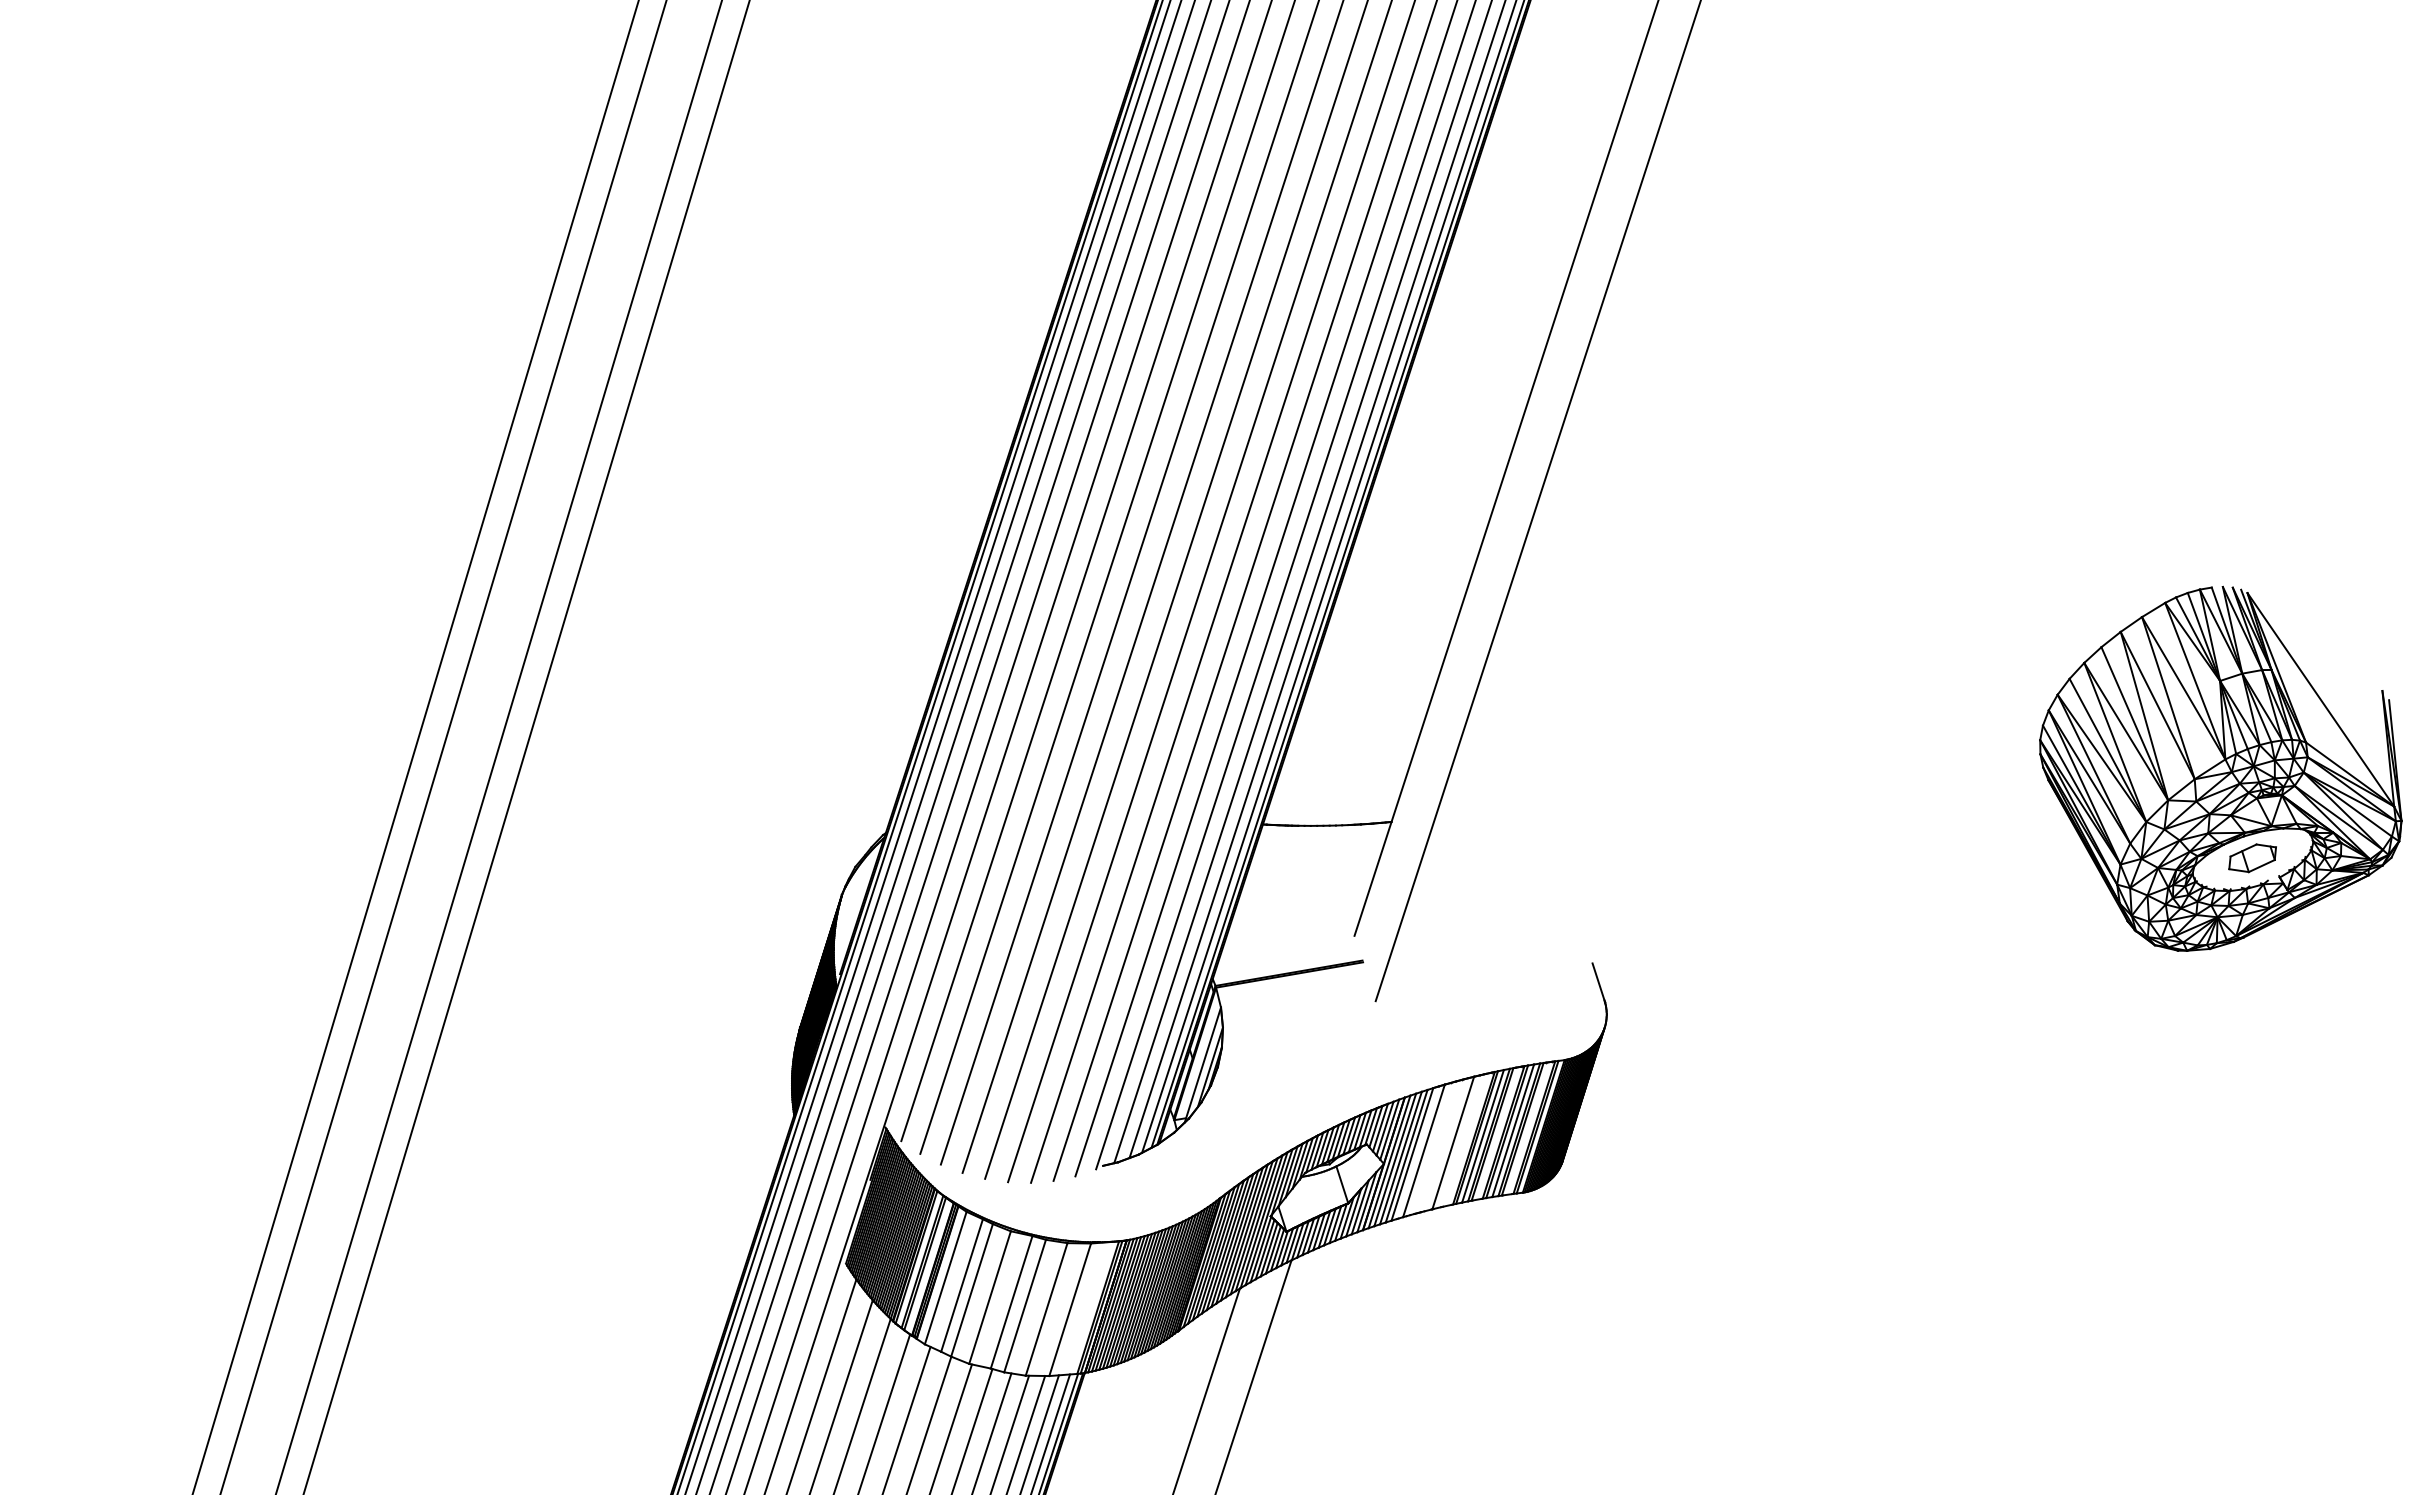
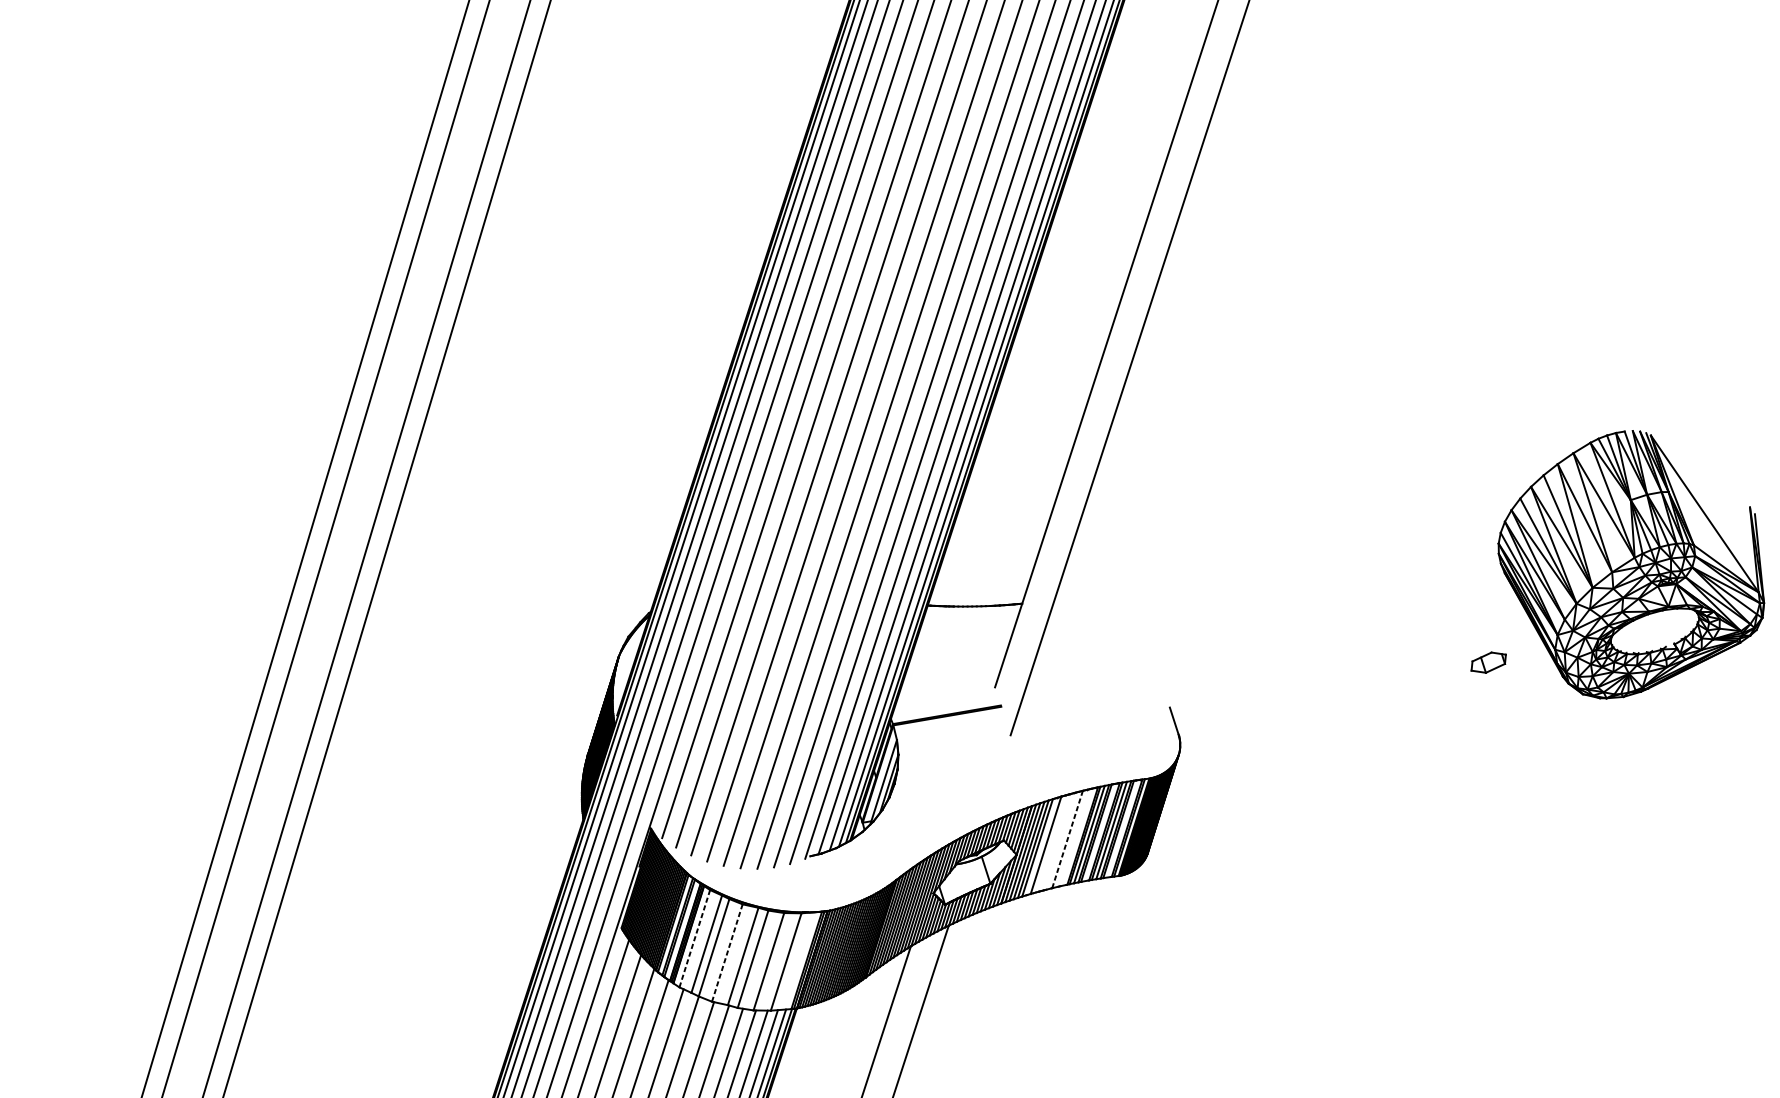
part: (2252, 858) -> (1488, 662), moved
line: (1453, 1143) -> (1067, 839), solid -> dashed
line: (945, 1278) -> (694, 939), solid -> dashed
line: (990, 1297) -> (727, 952), solid -> dashed

